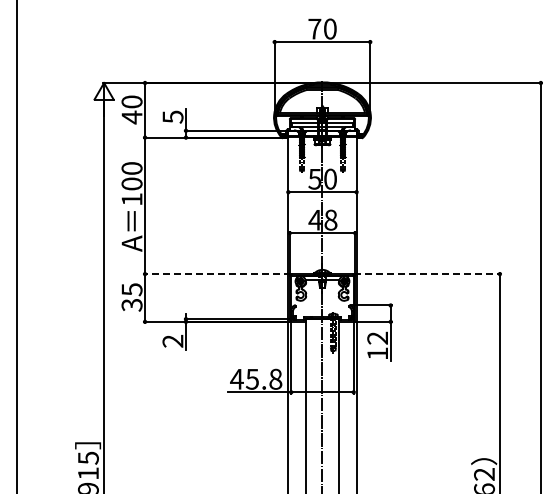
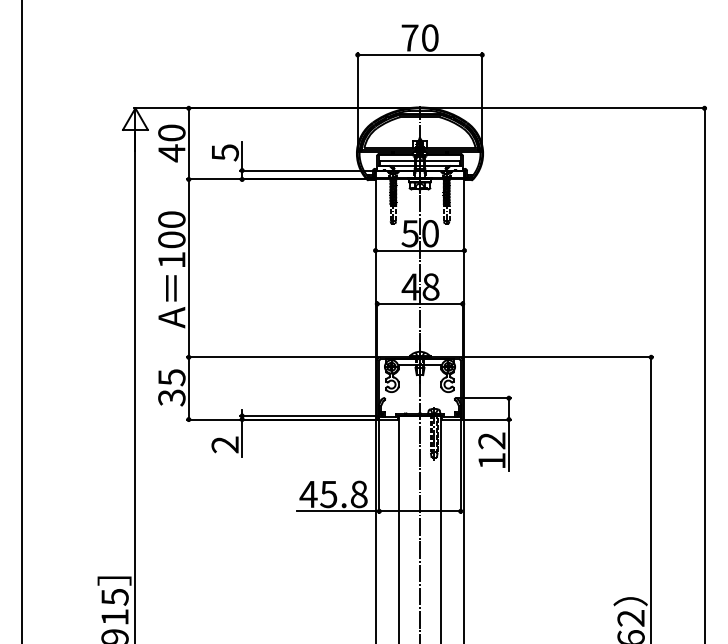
line: (217, 274) -> (283, 357), dashed -> solid
line: (427, 274) -> (556, 357), dashed -> solid

